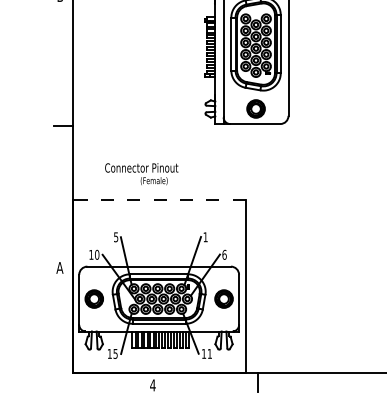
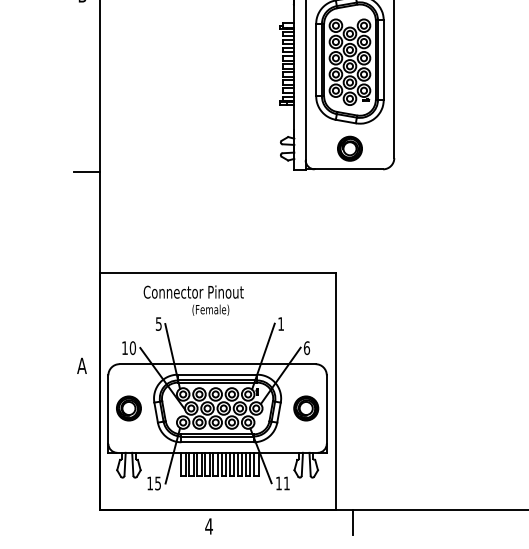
text: (141, 174) -> (193, 301), moved
line: (159, 200) -> (218, 273), dashed -> solid

